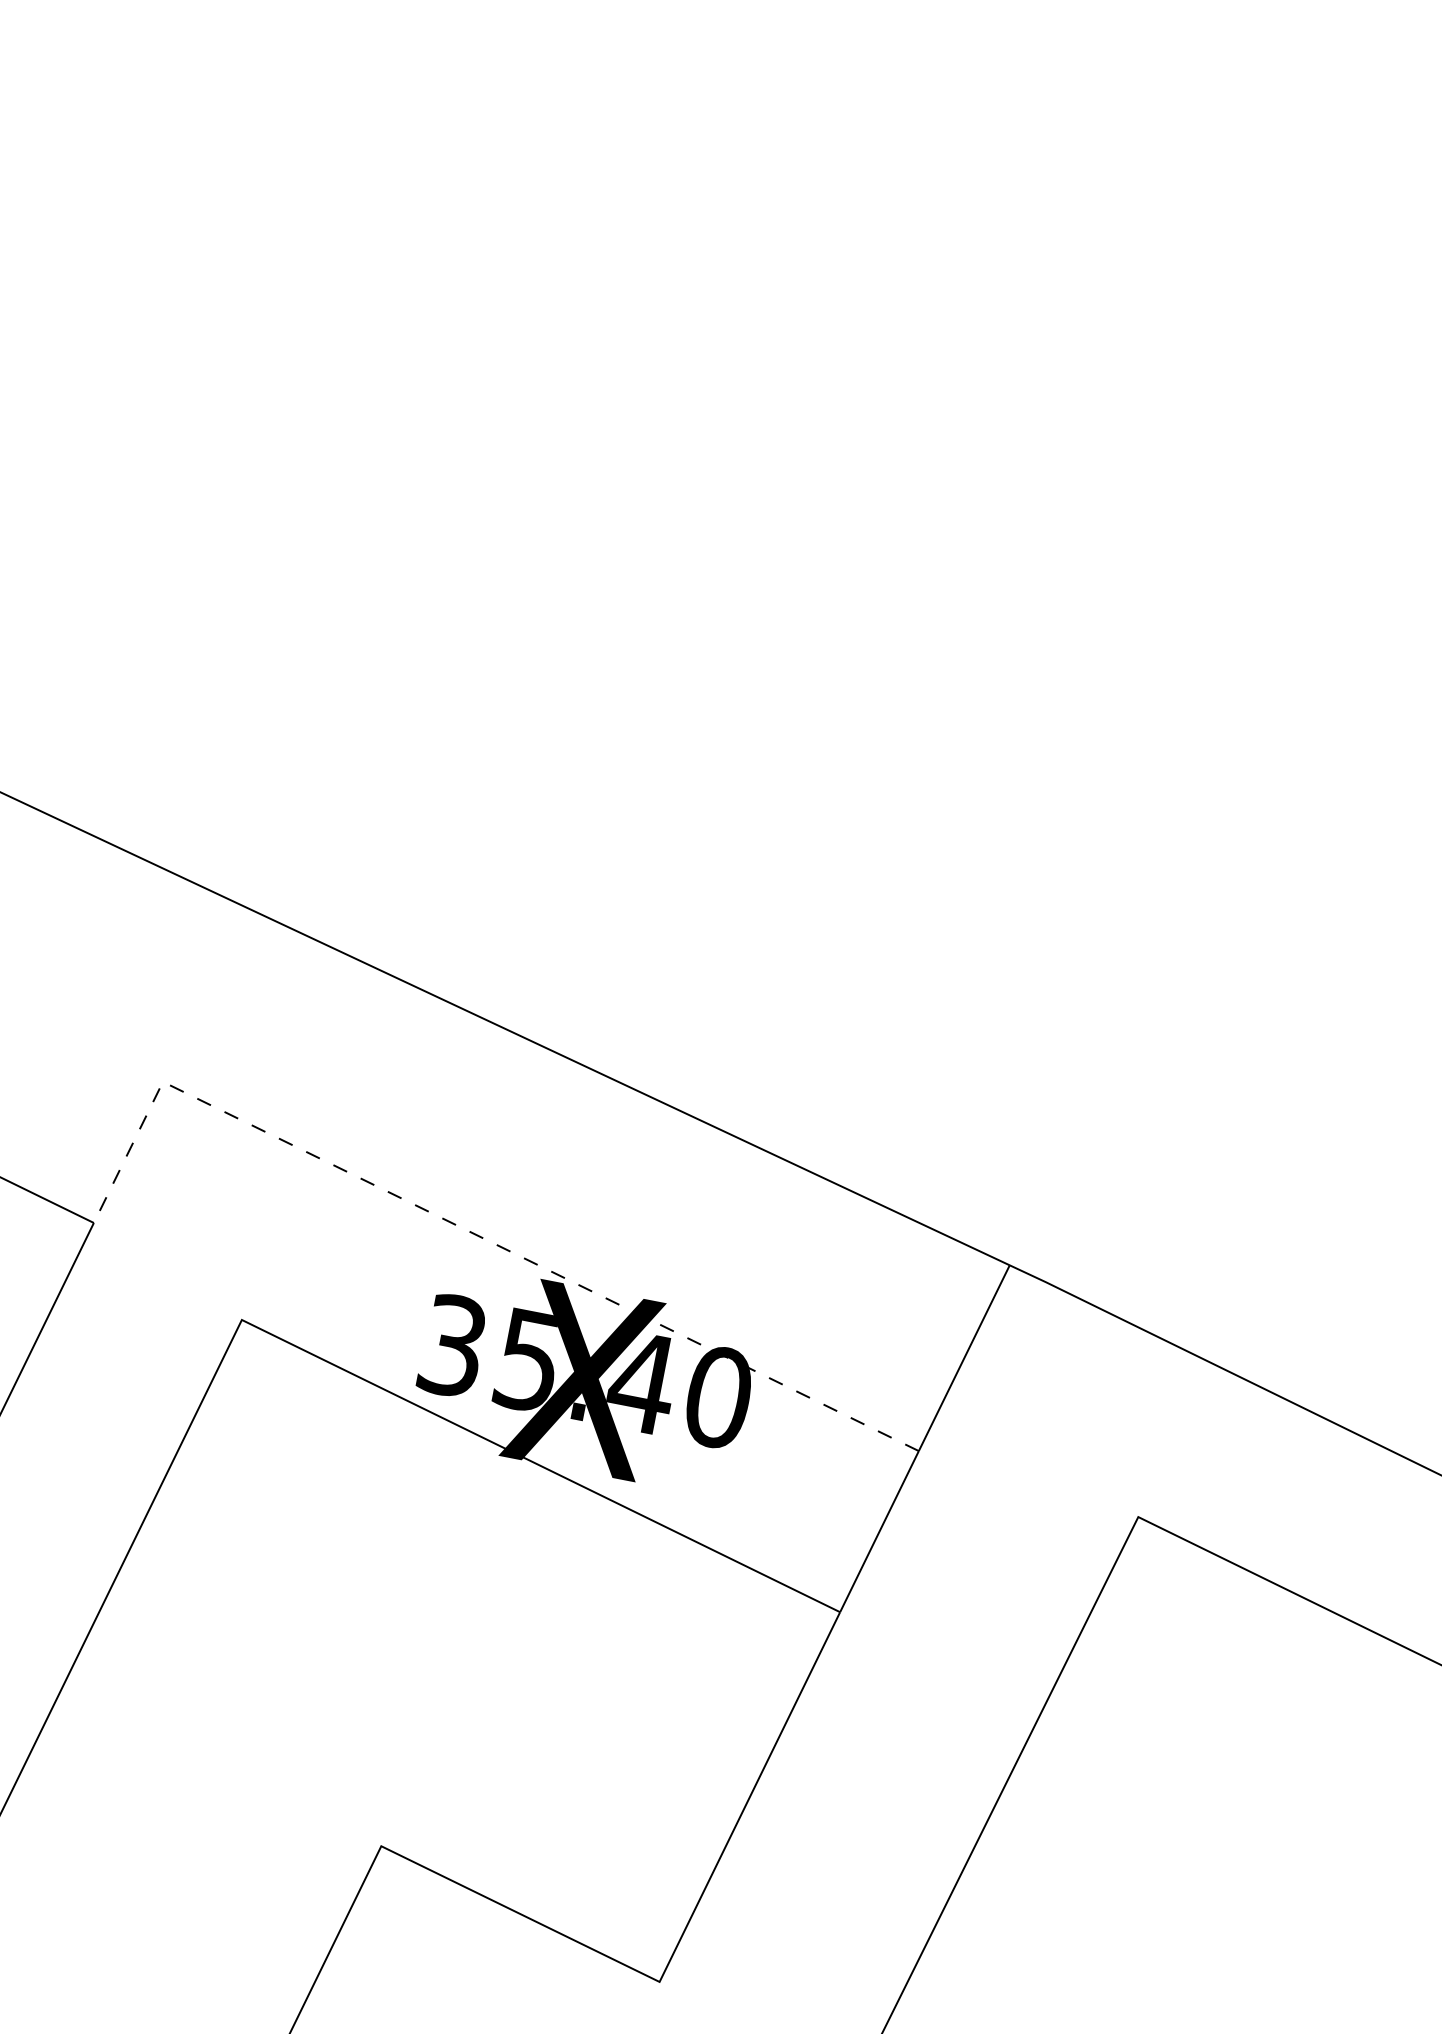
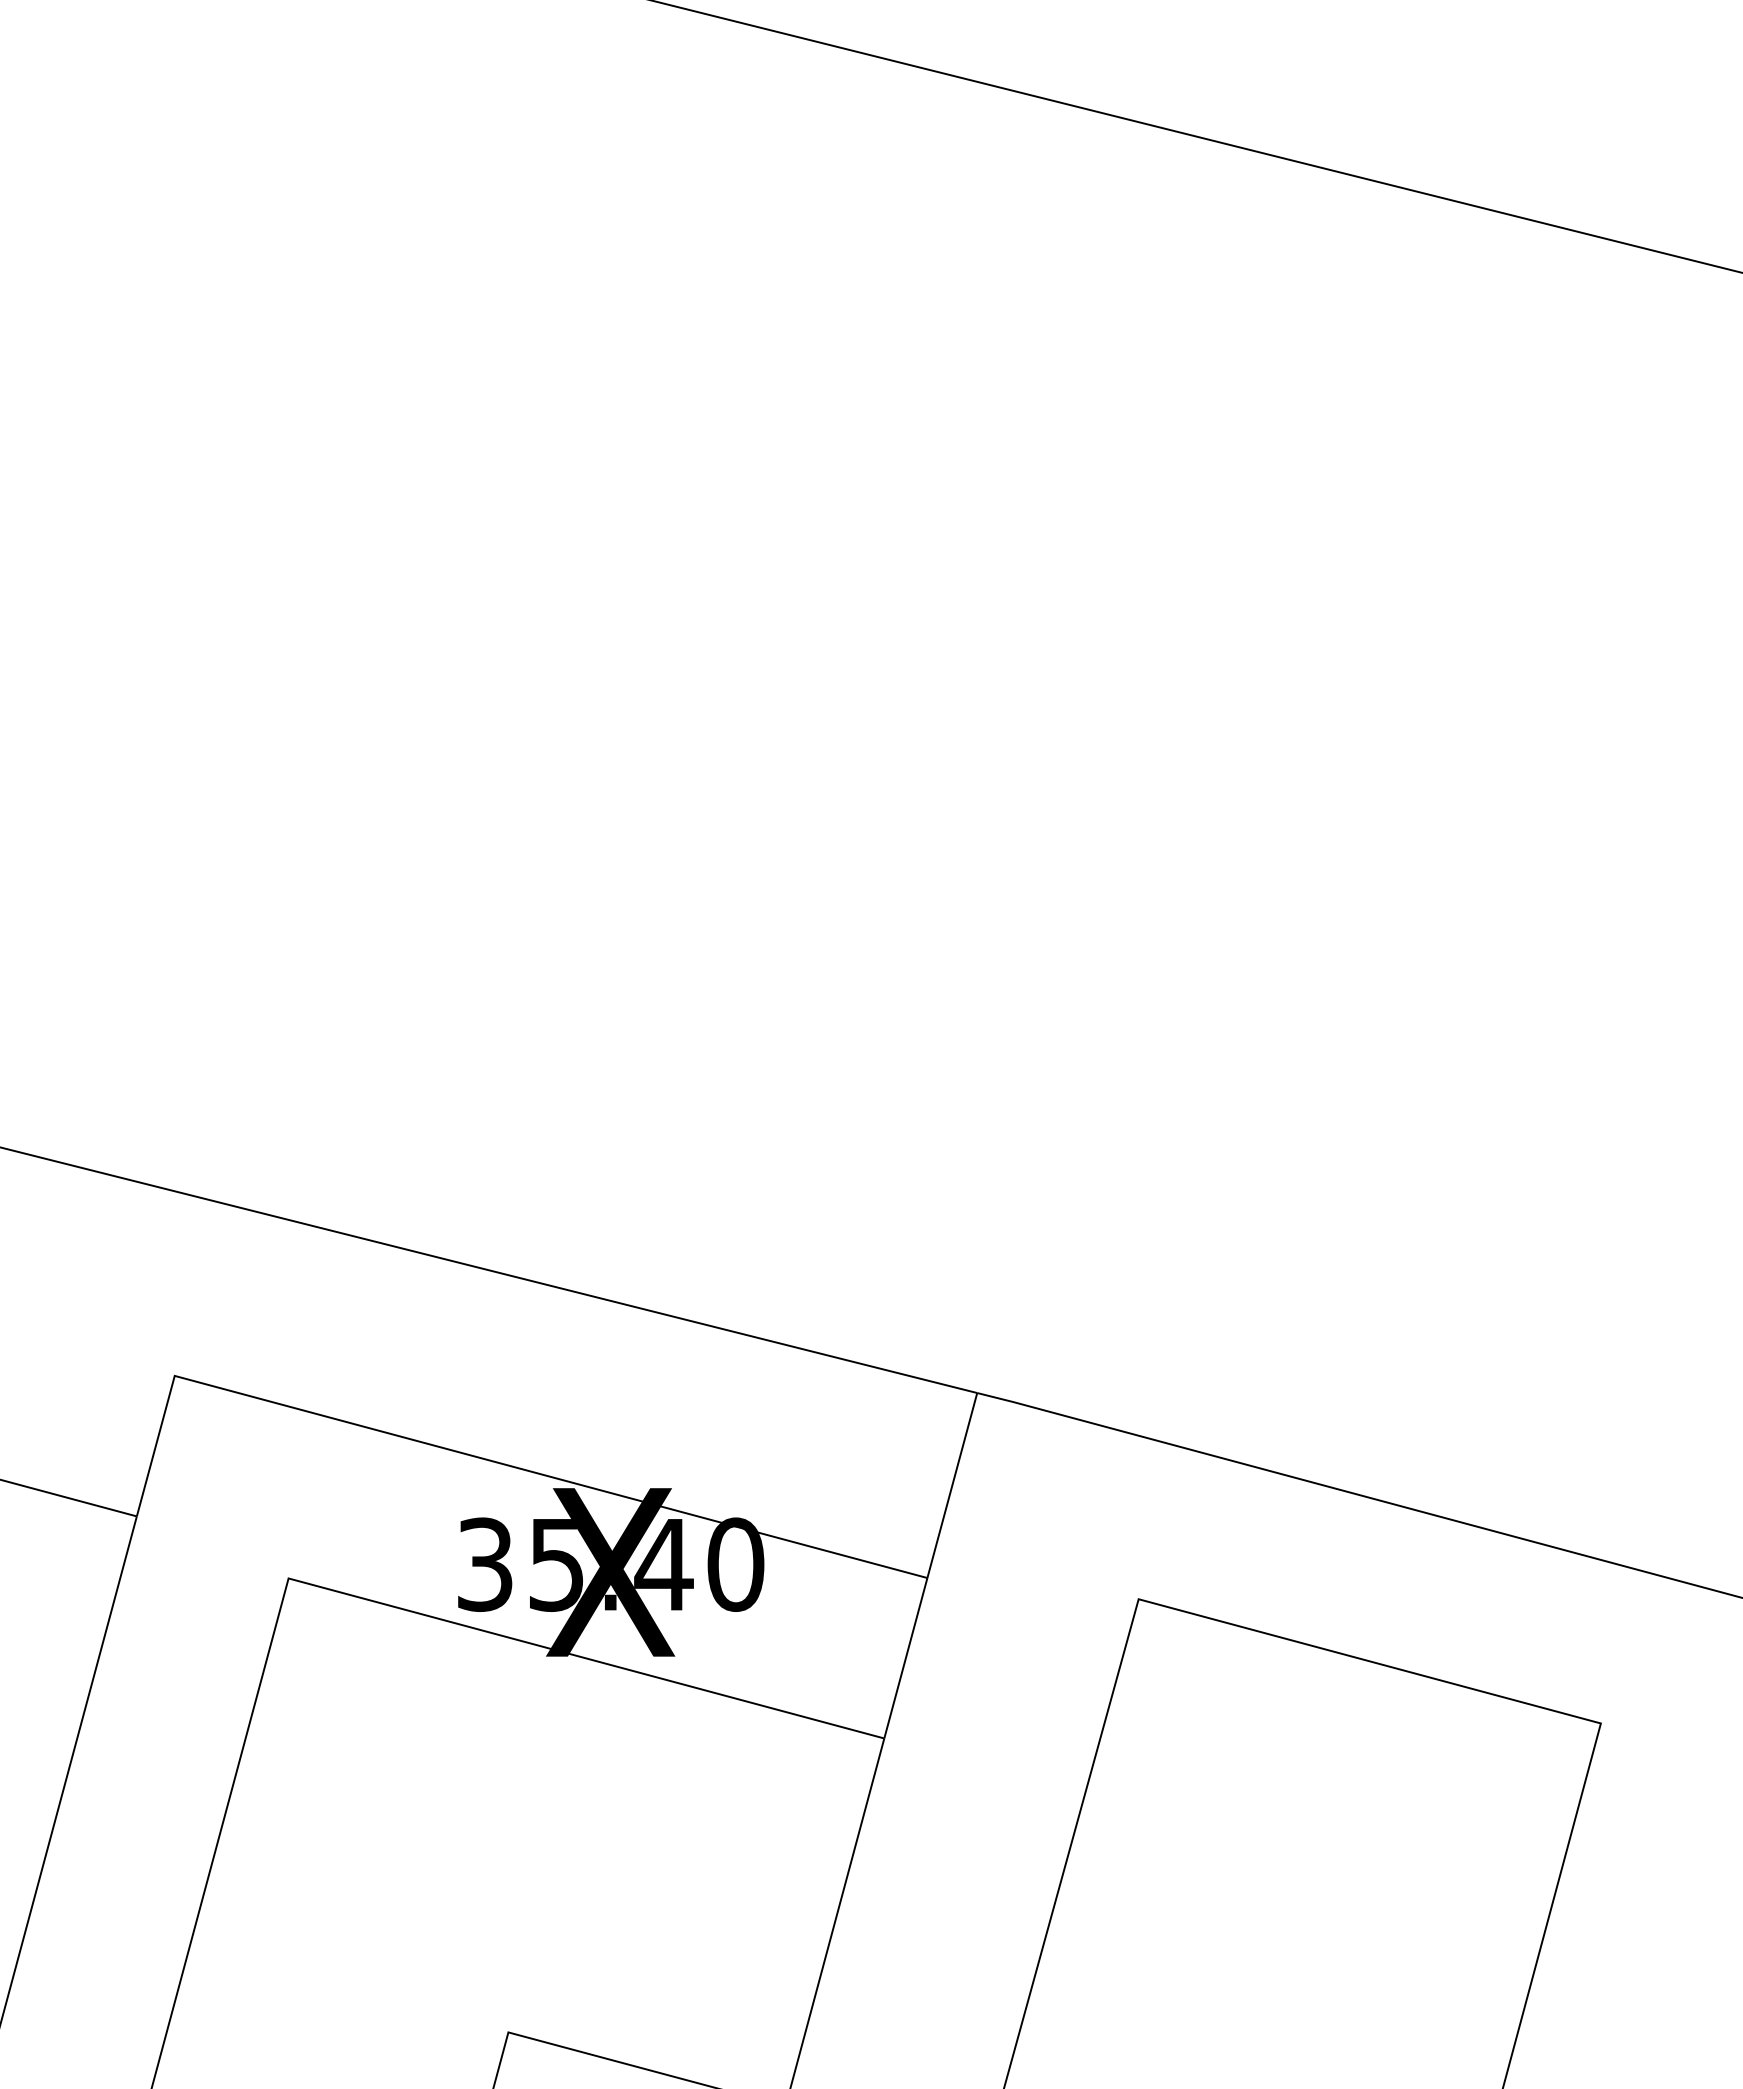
line: (469, 1231) -> (479, 1457), dashed -> solid

